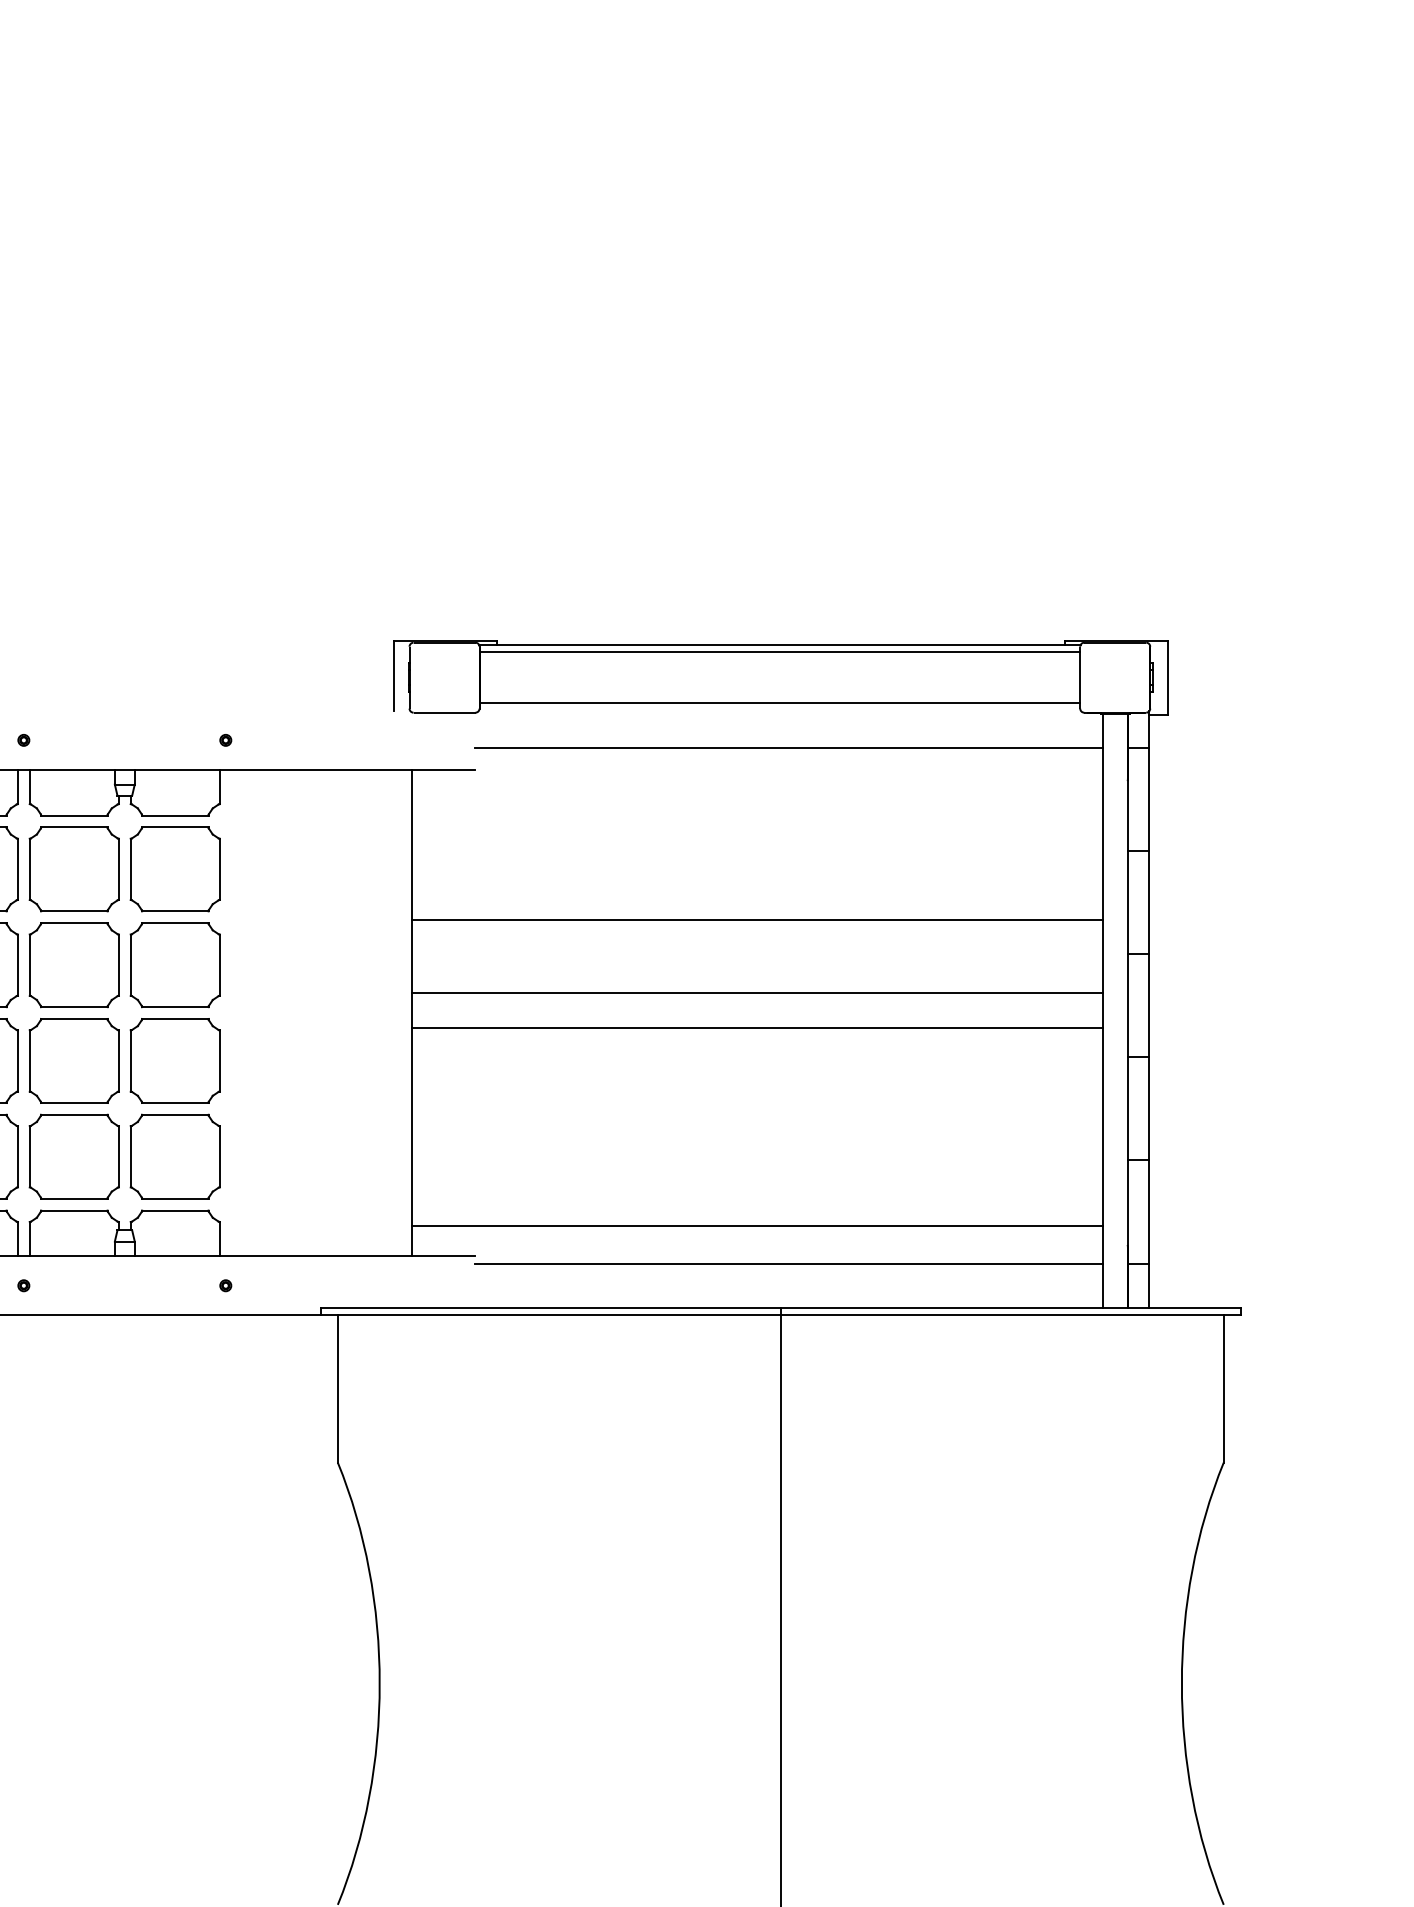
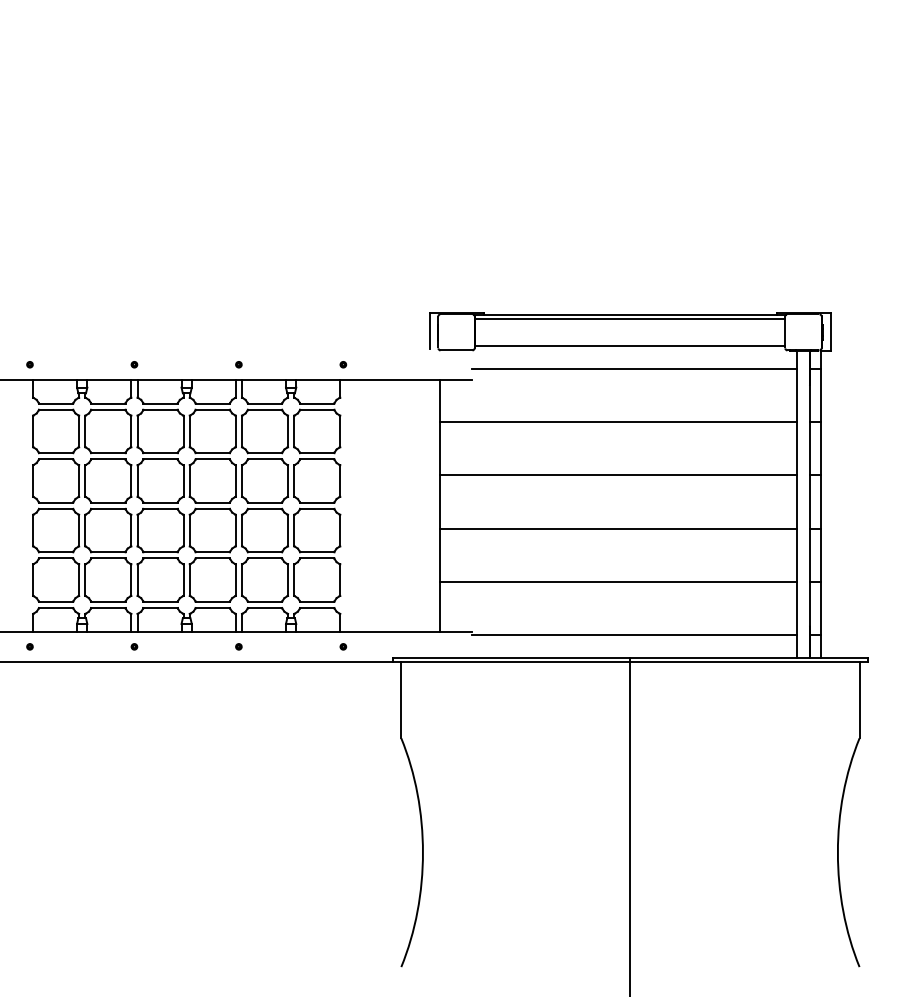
line: (755, 919) -> (617, 421), moved
line: (755, 993) -> (617, 528), moved
line: (755, 1027) -> (617, 475), moved
line: (755, 1227) -> (617, 582), moved

